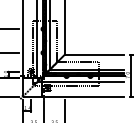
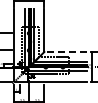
line: (93, 54) -> (65, 51), solid -> dashed

